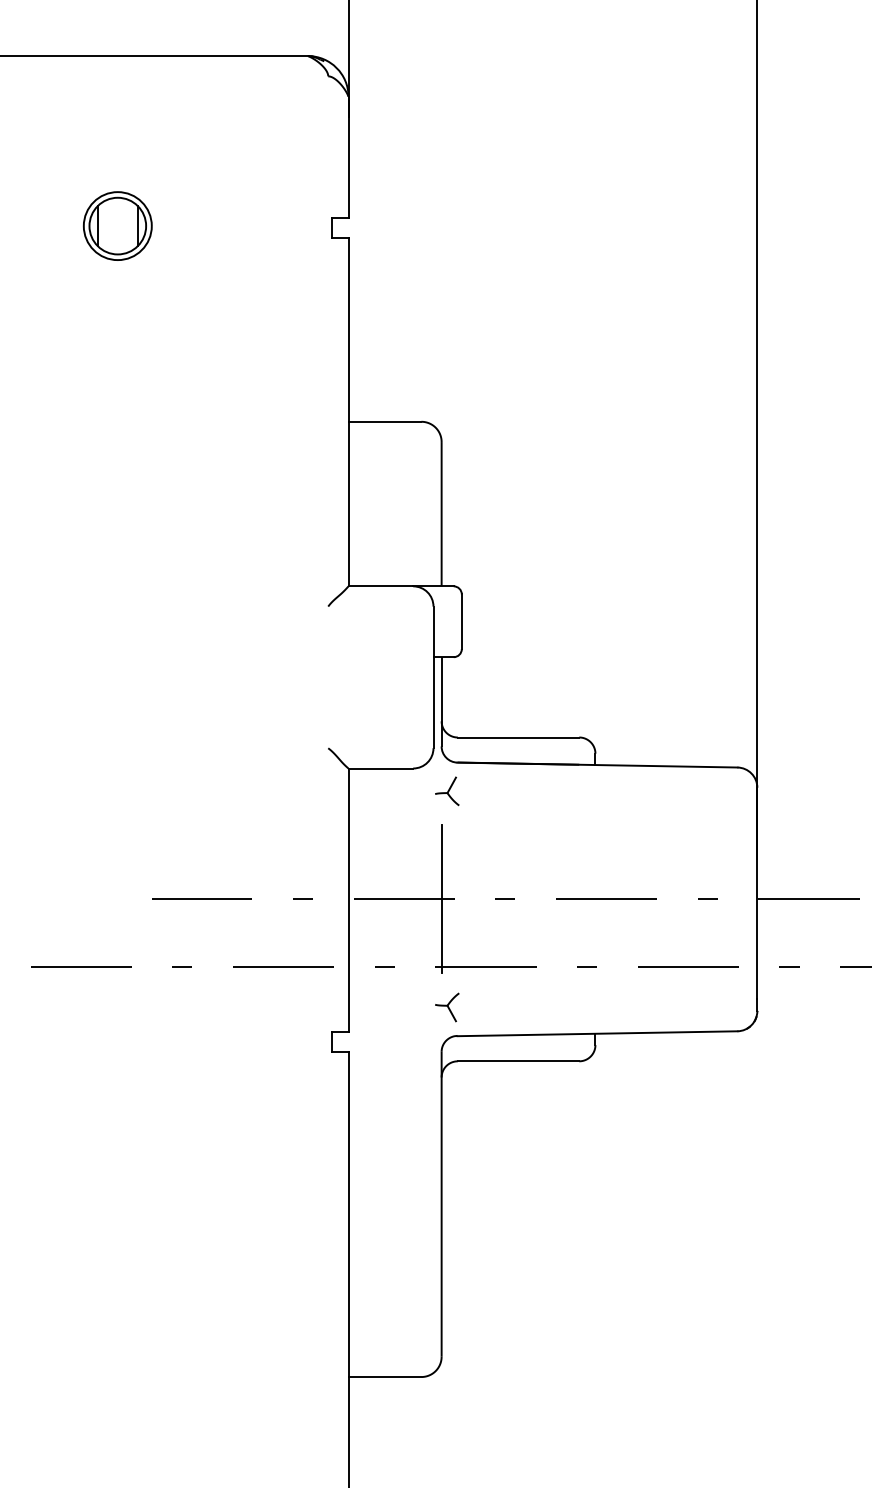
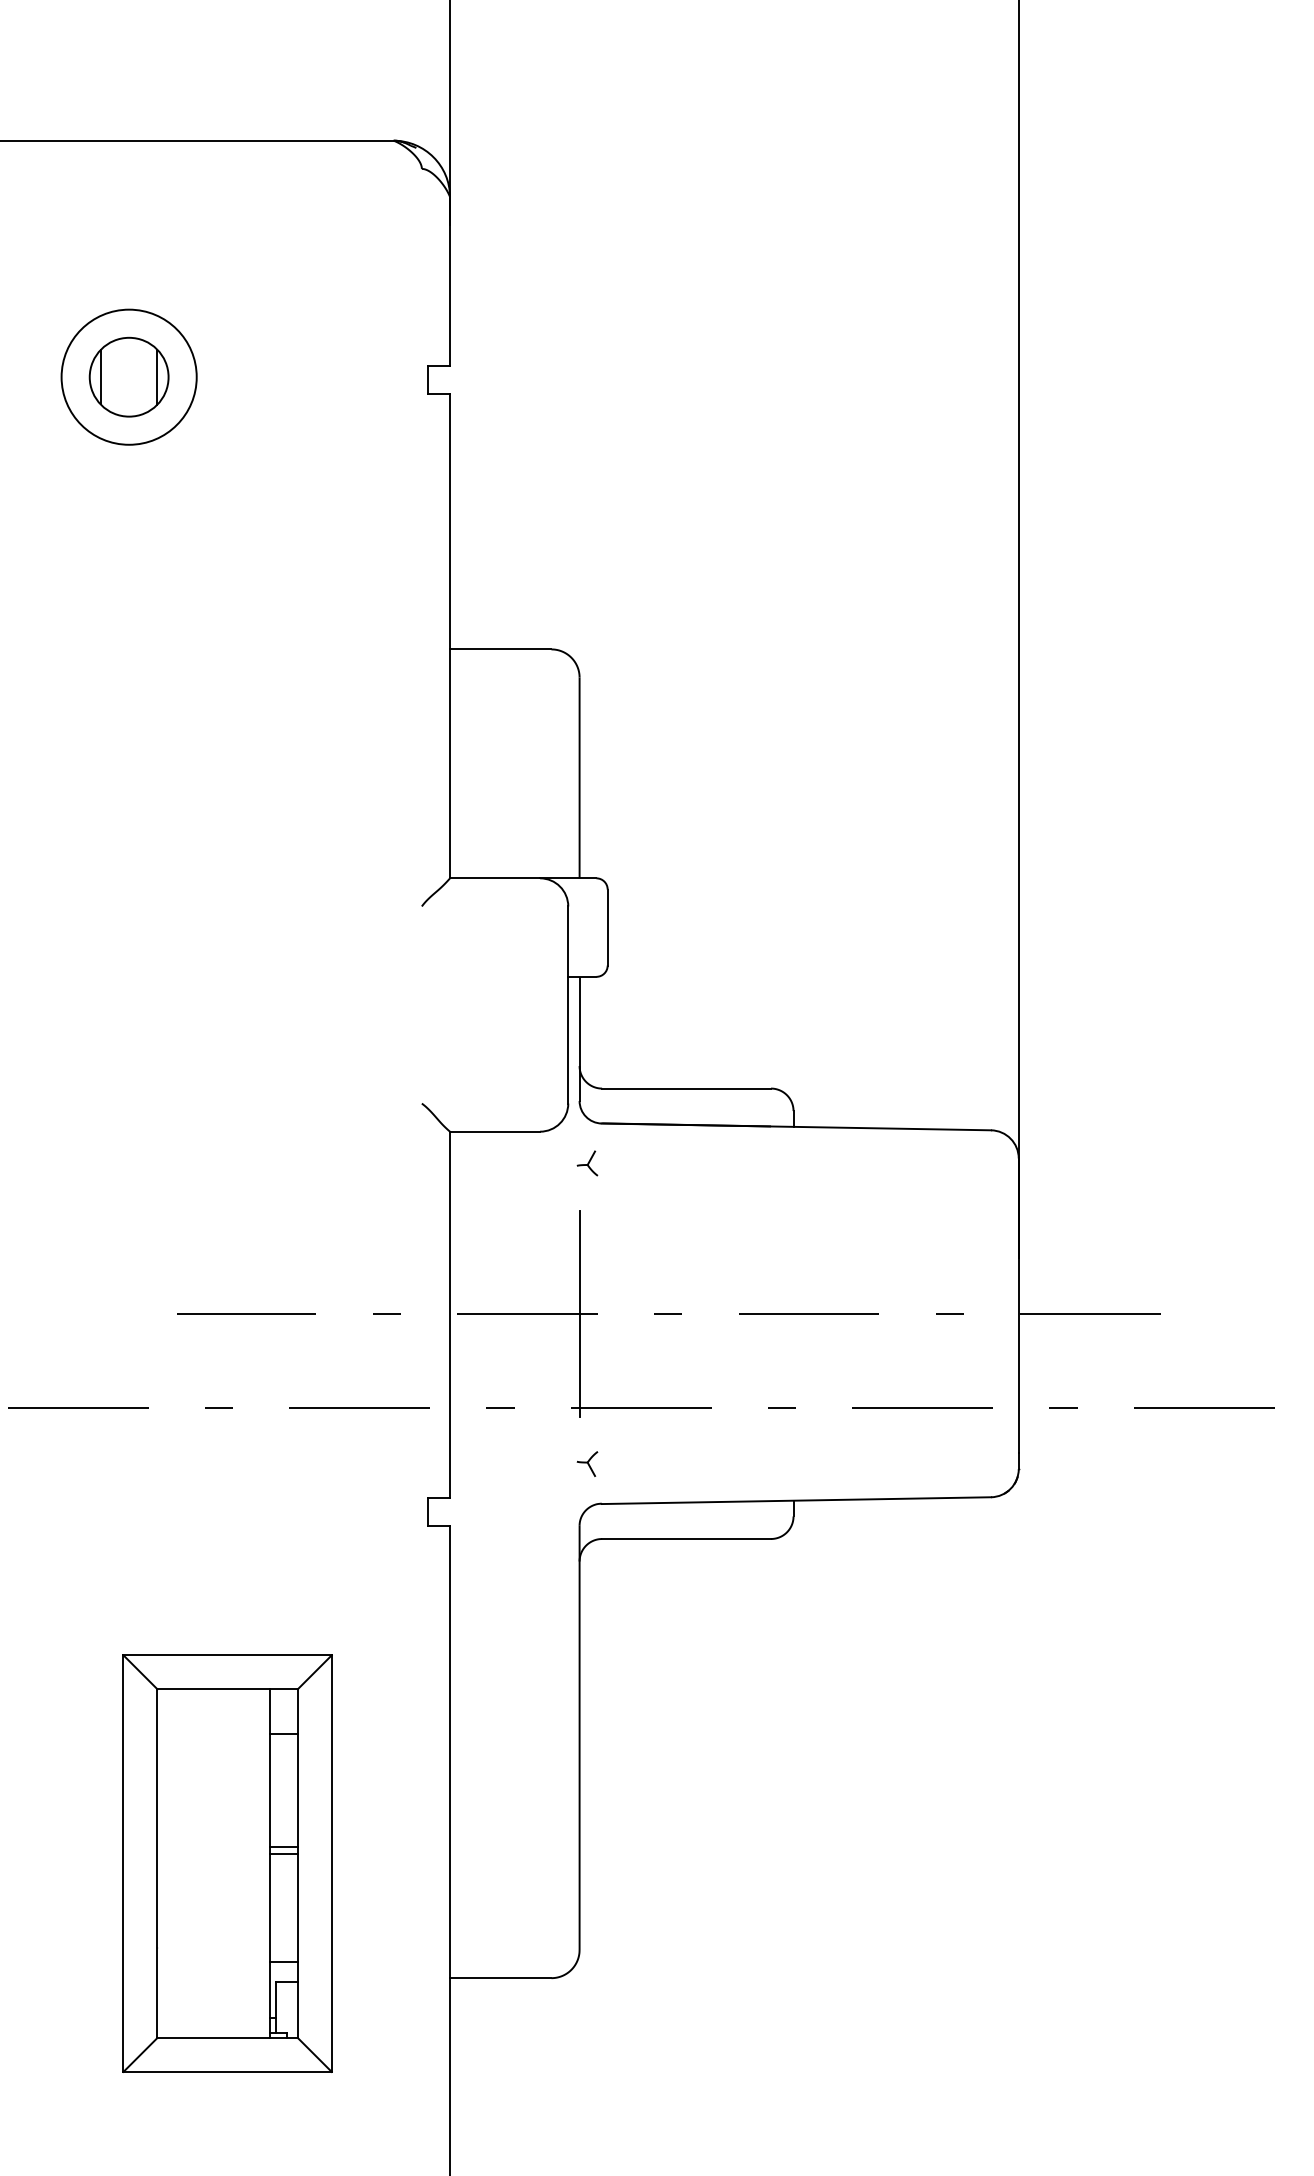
circle: (117, 225) -> (128, 376), size x1.43
part: (447, 791) -> (587, 1163), size x0.62
part: (447, 1007) -> (587, 1463), size x0.62
part: (188, 1294) -> (227, 1863), added

